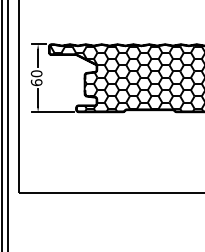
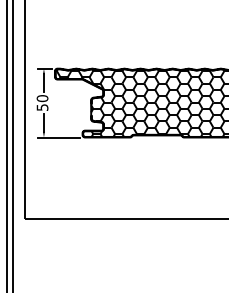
text: (36, 82) -> (42, 107), 60 -> 50

